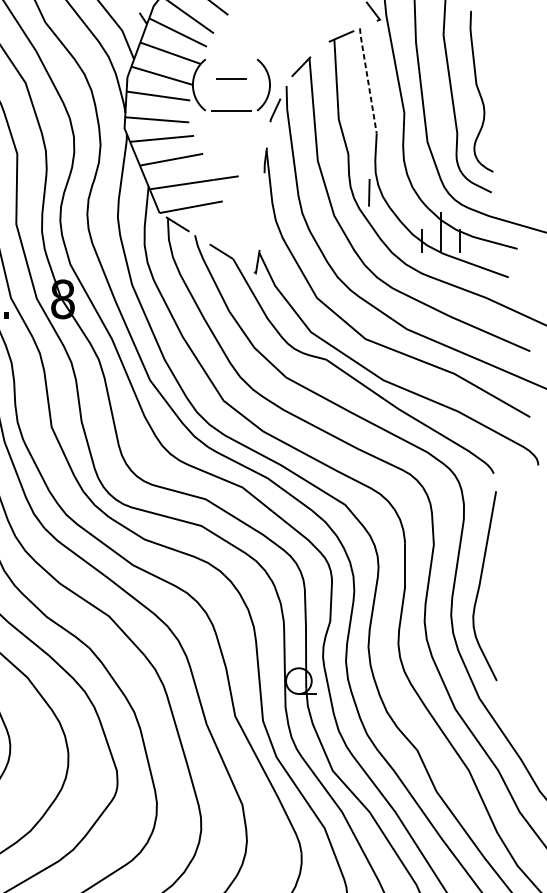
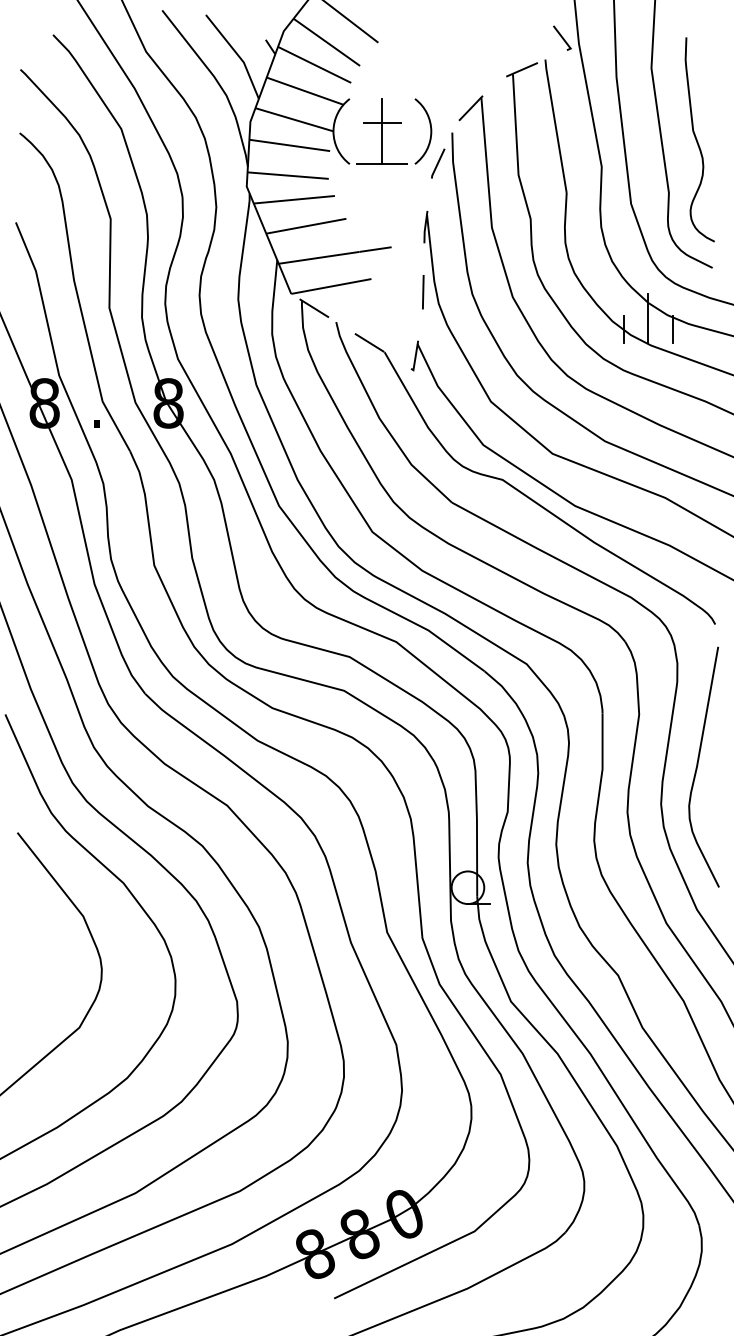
line: (367, 81) -> (555, 126), dashed -> solid
line: (231, 85) -> (382, 131), added
line: (369, 193) -> (423, 292), moved

